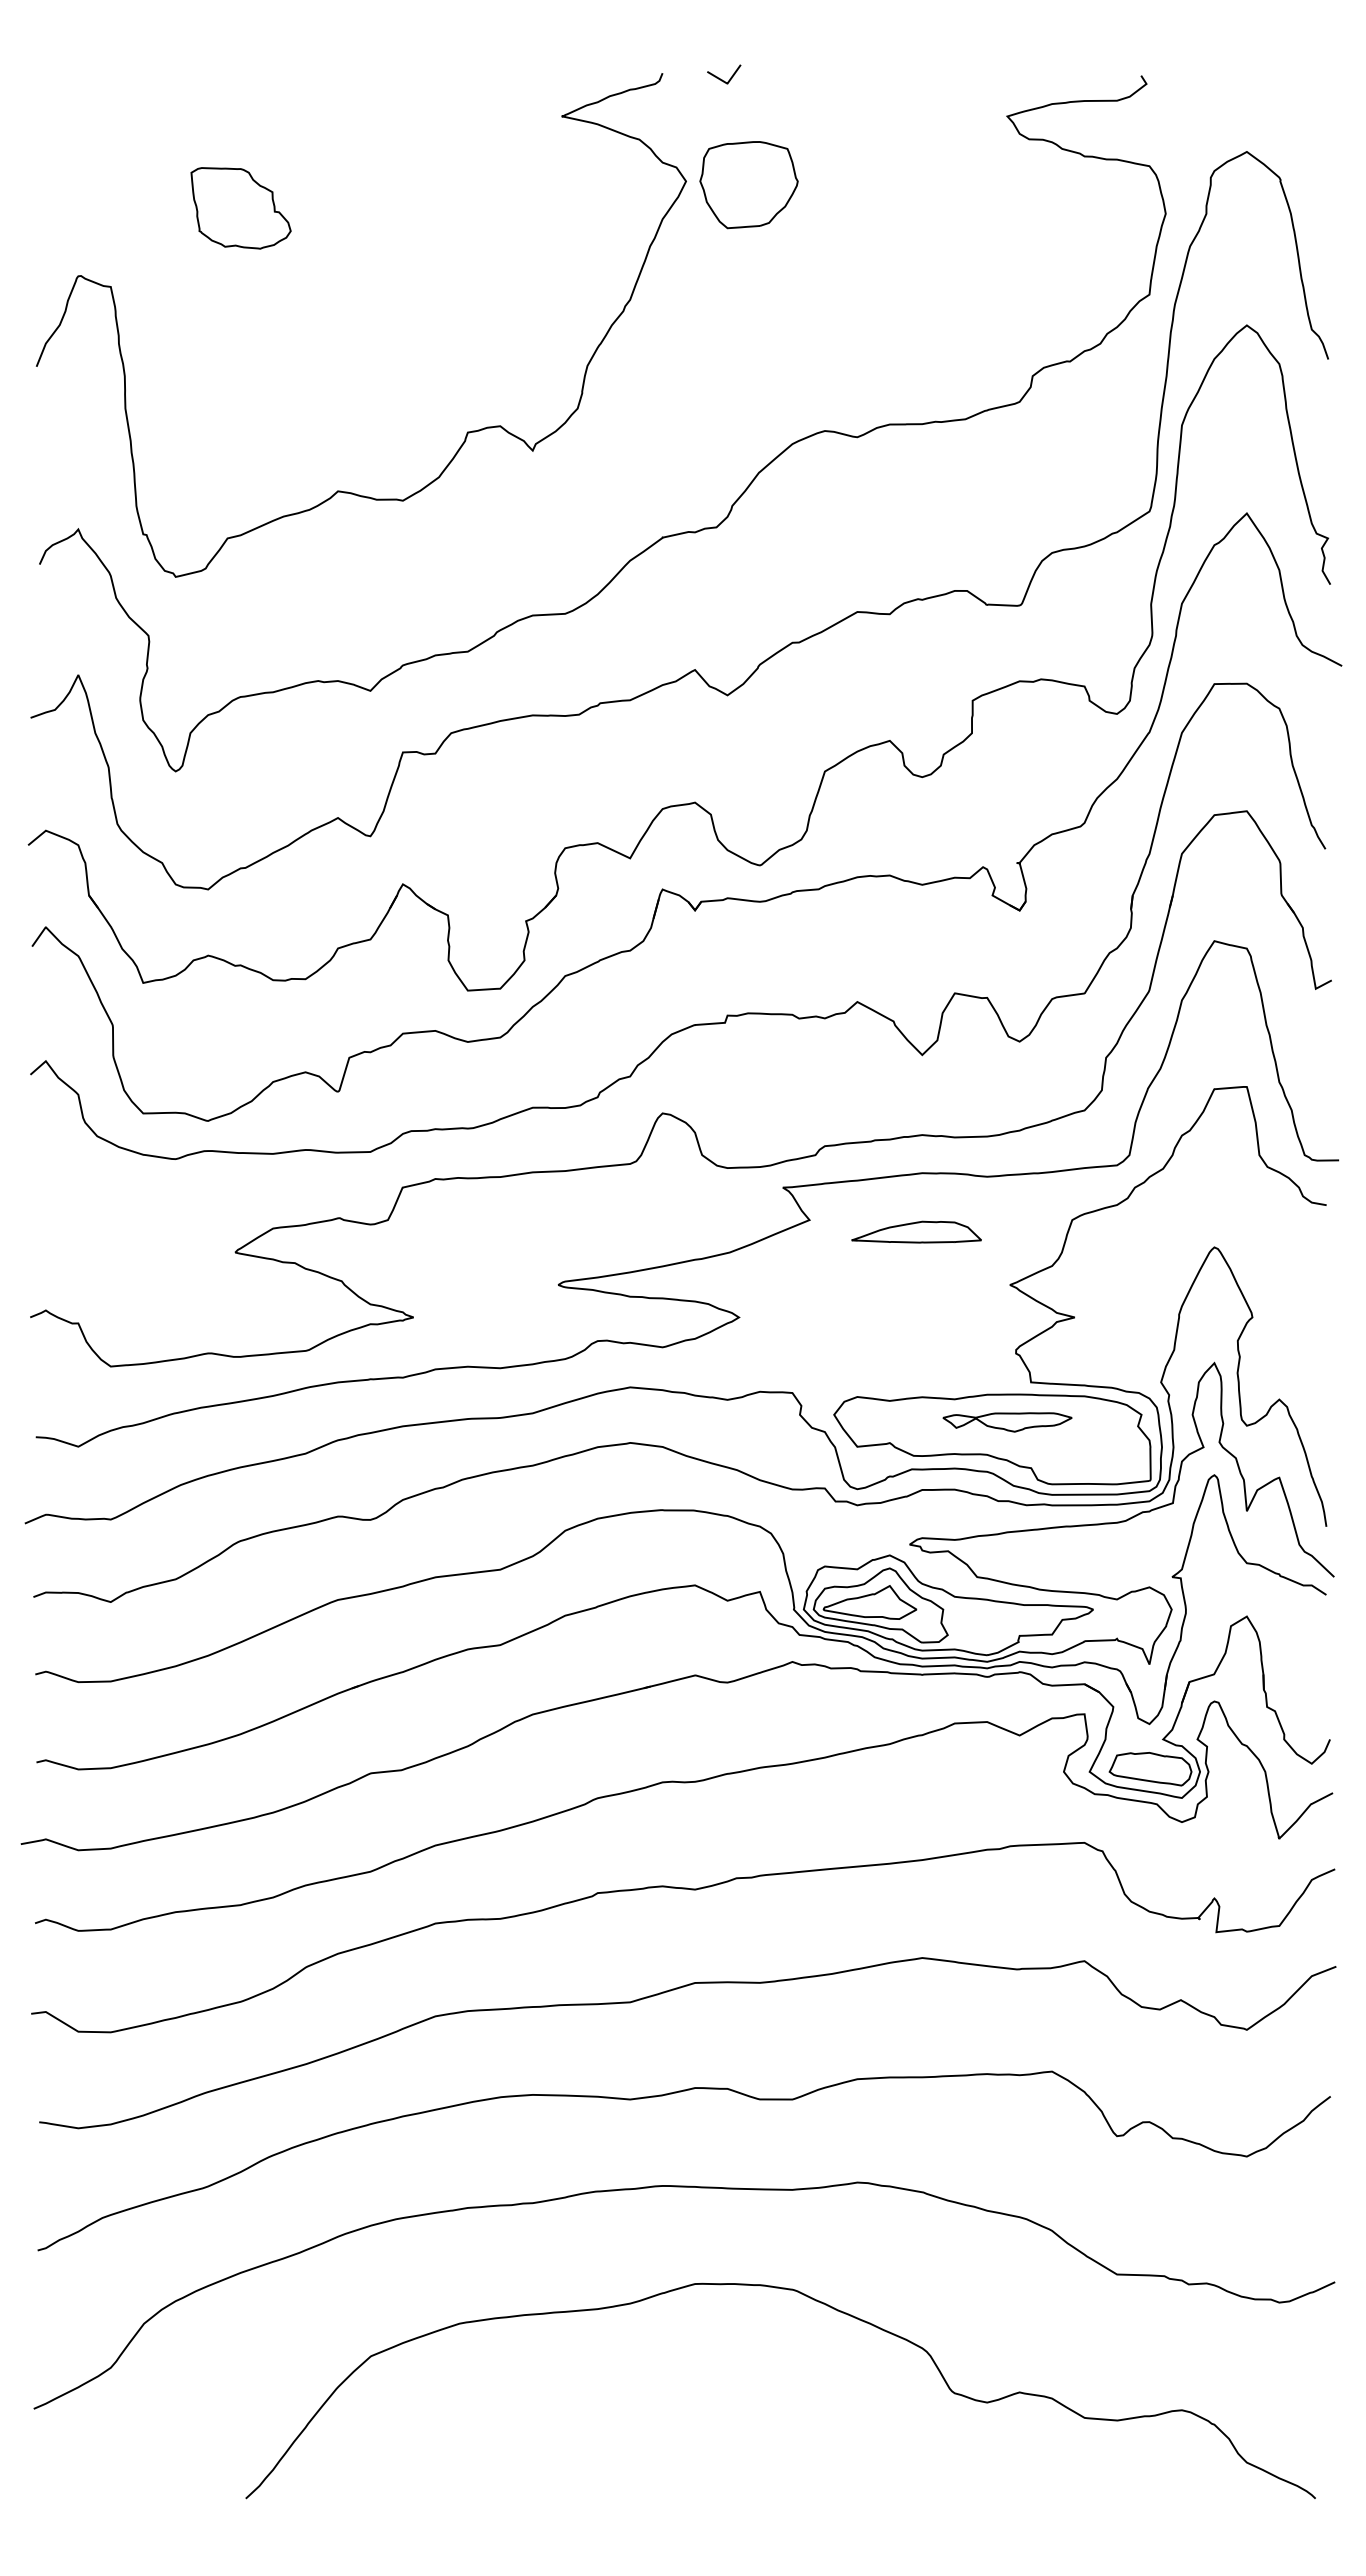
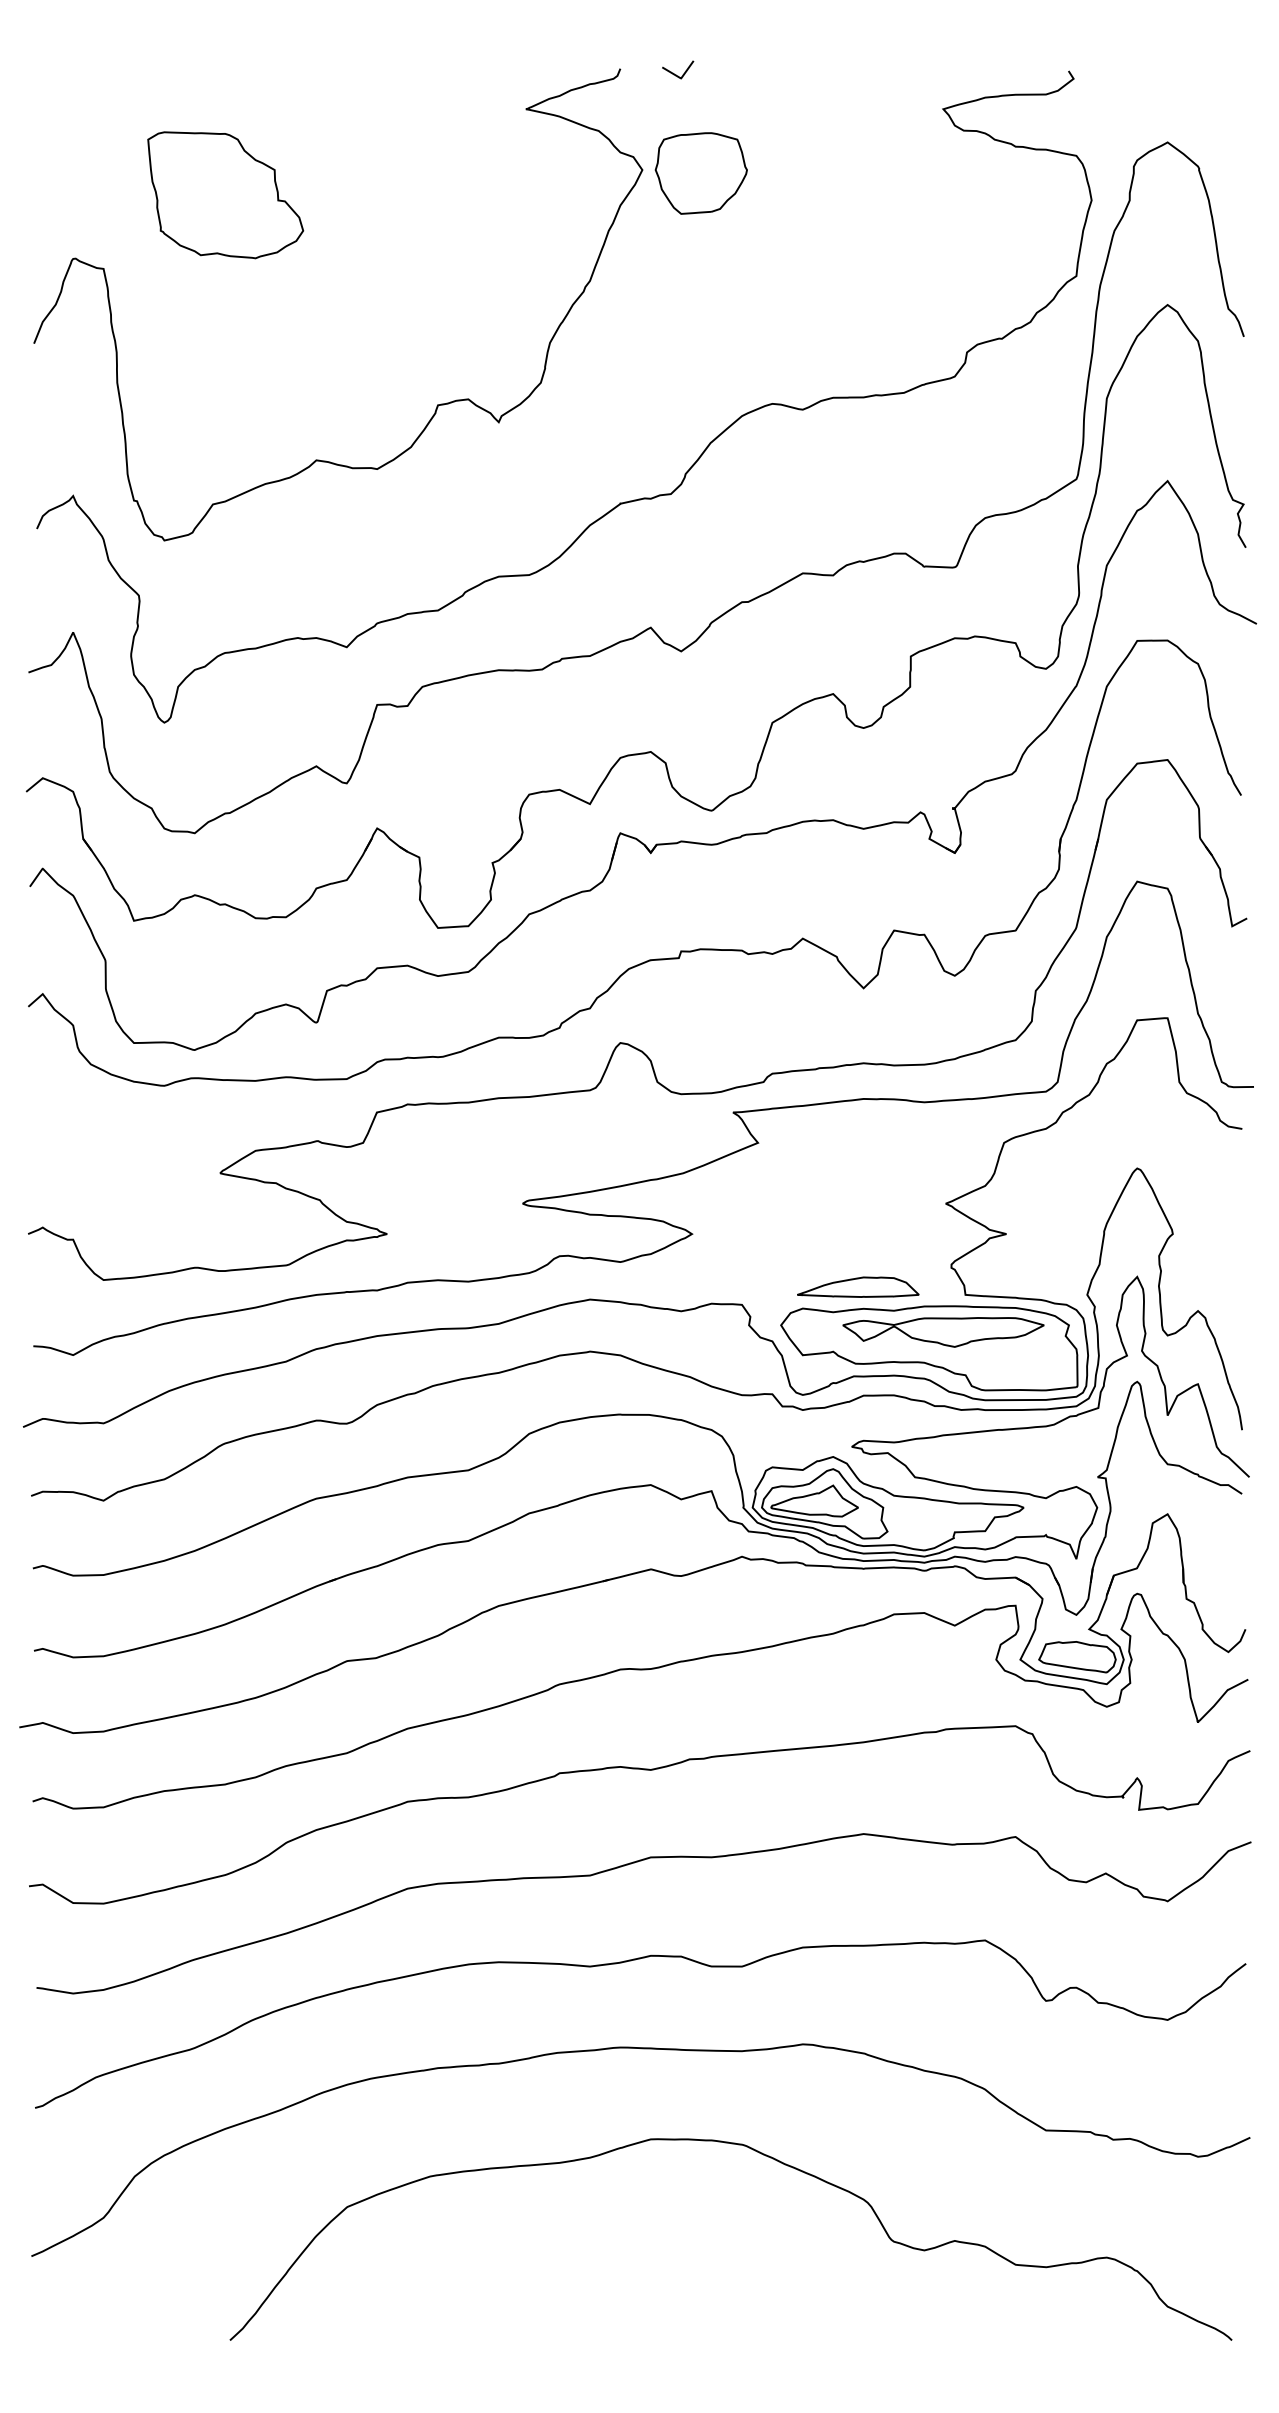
part: (240, 208) -> (225, 195), size x1.67
part: (916, 1231) -> (858, 1286), moved
part: (1007, 1422) -> (943, 1332), size x1.67

